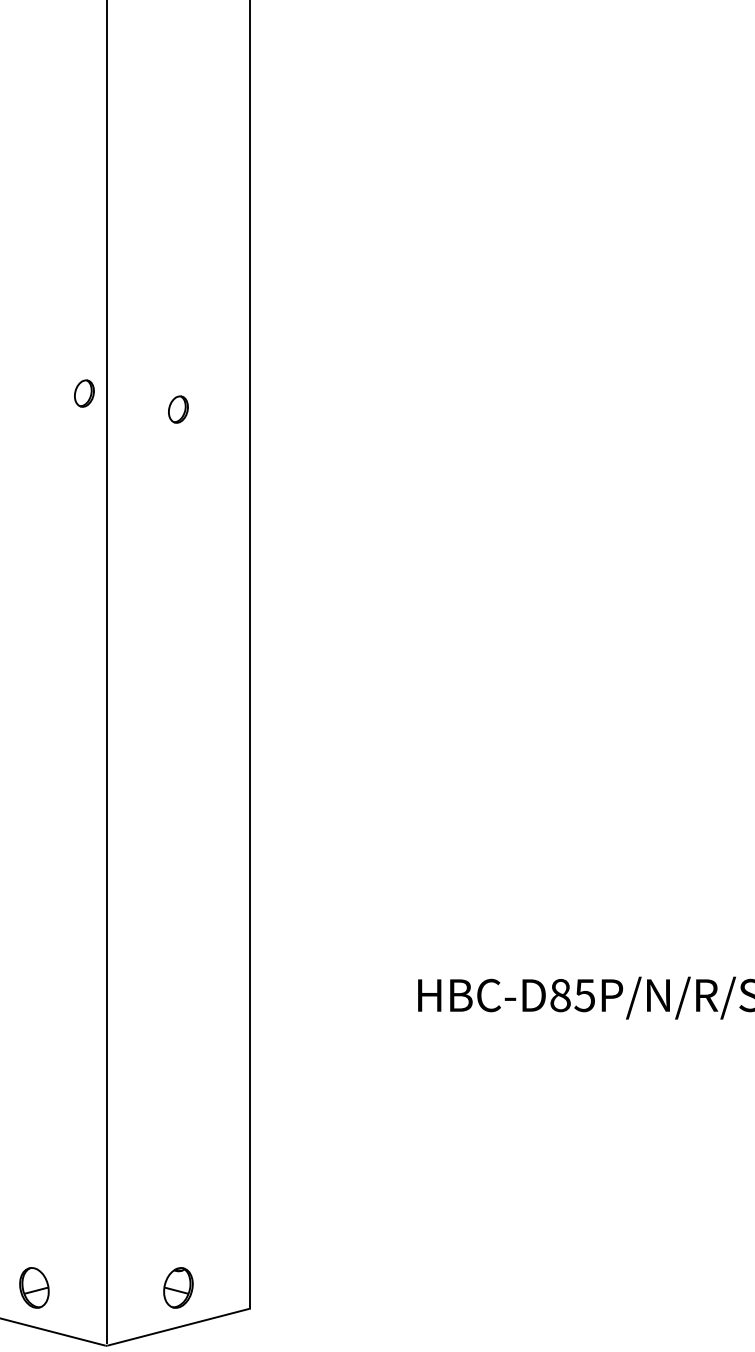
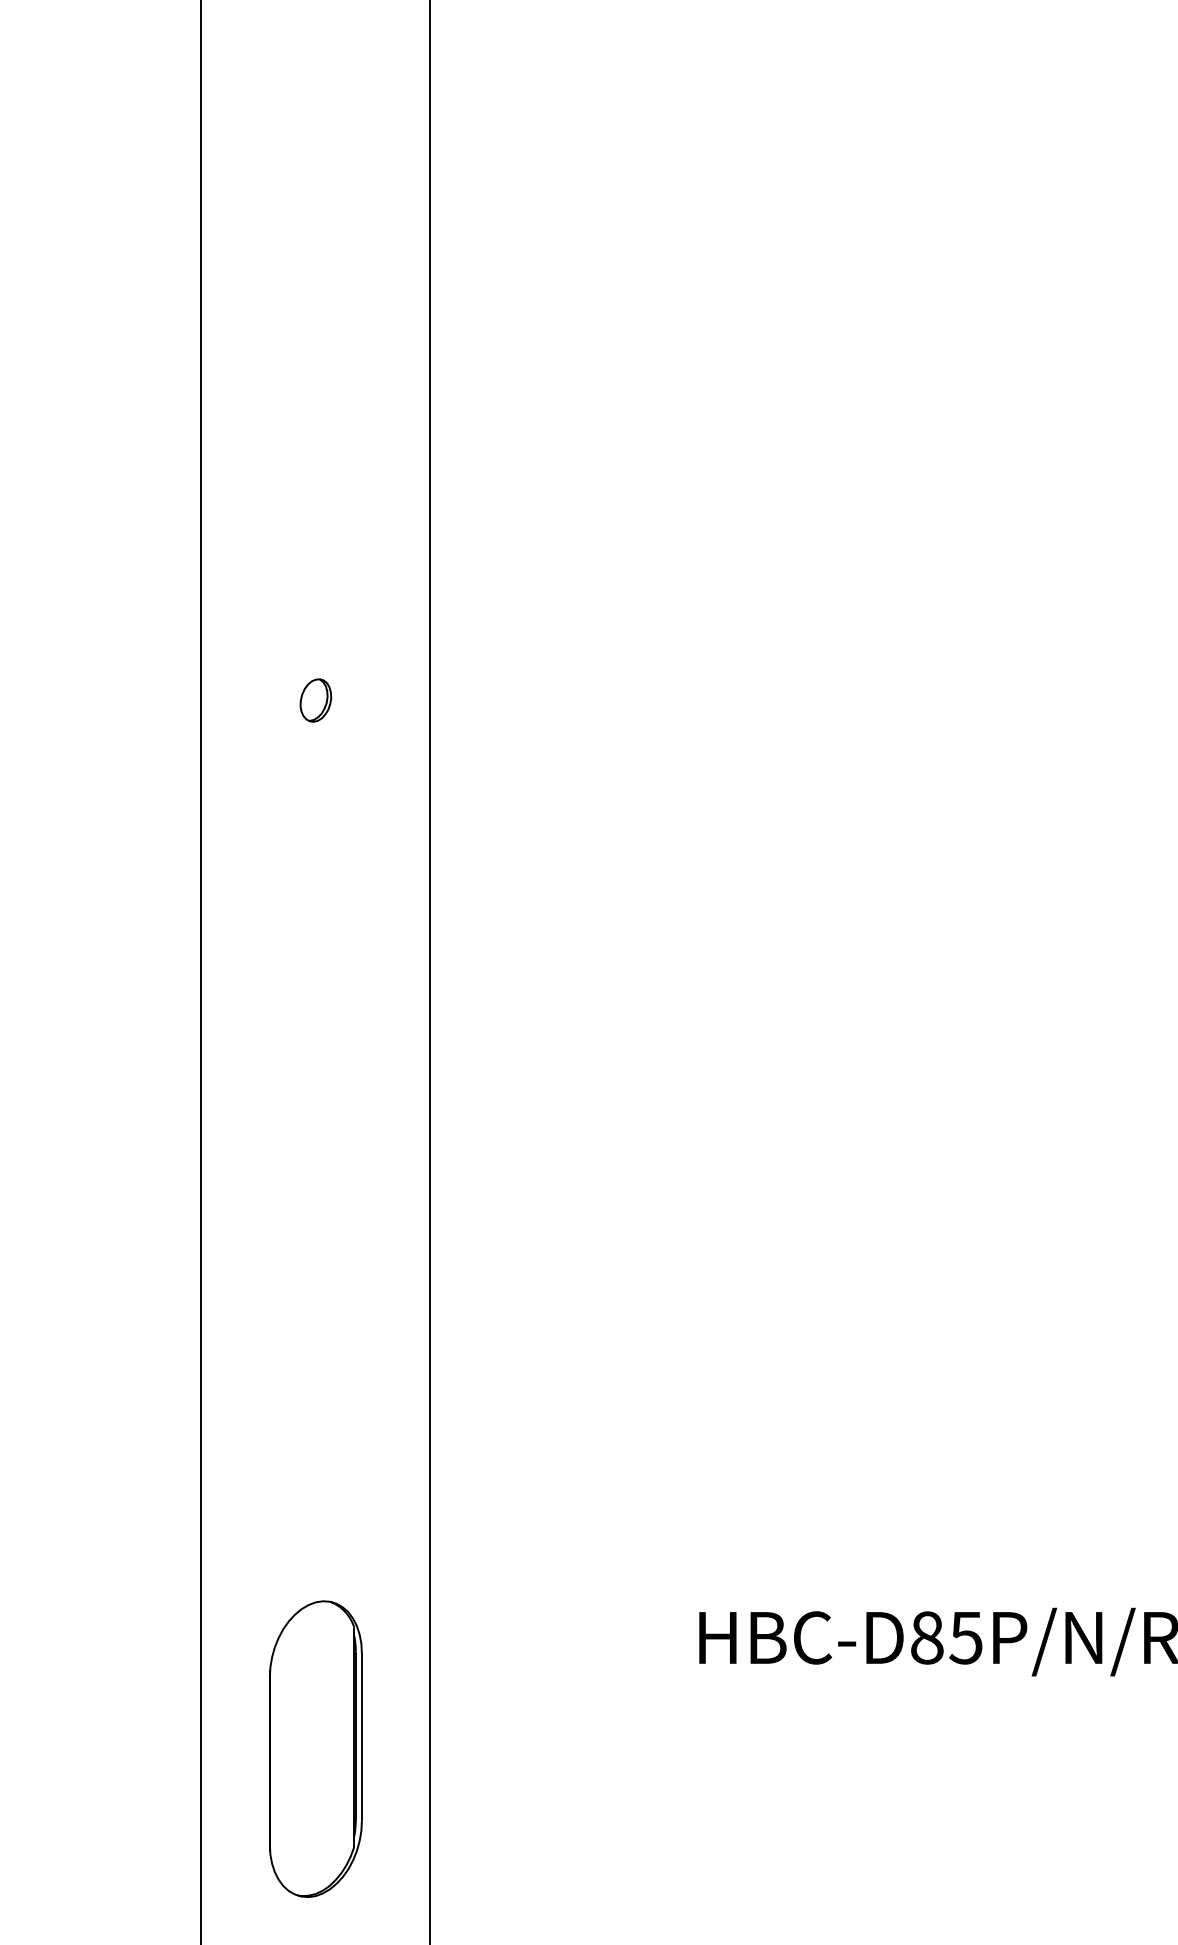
part: (84, 393) -> (165, 674), removed
part: (178, 1064) -> (315, 1748), added

